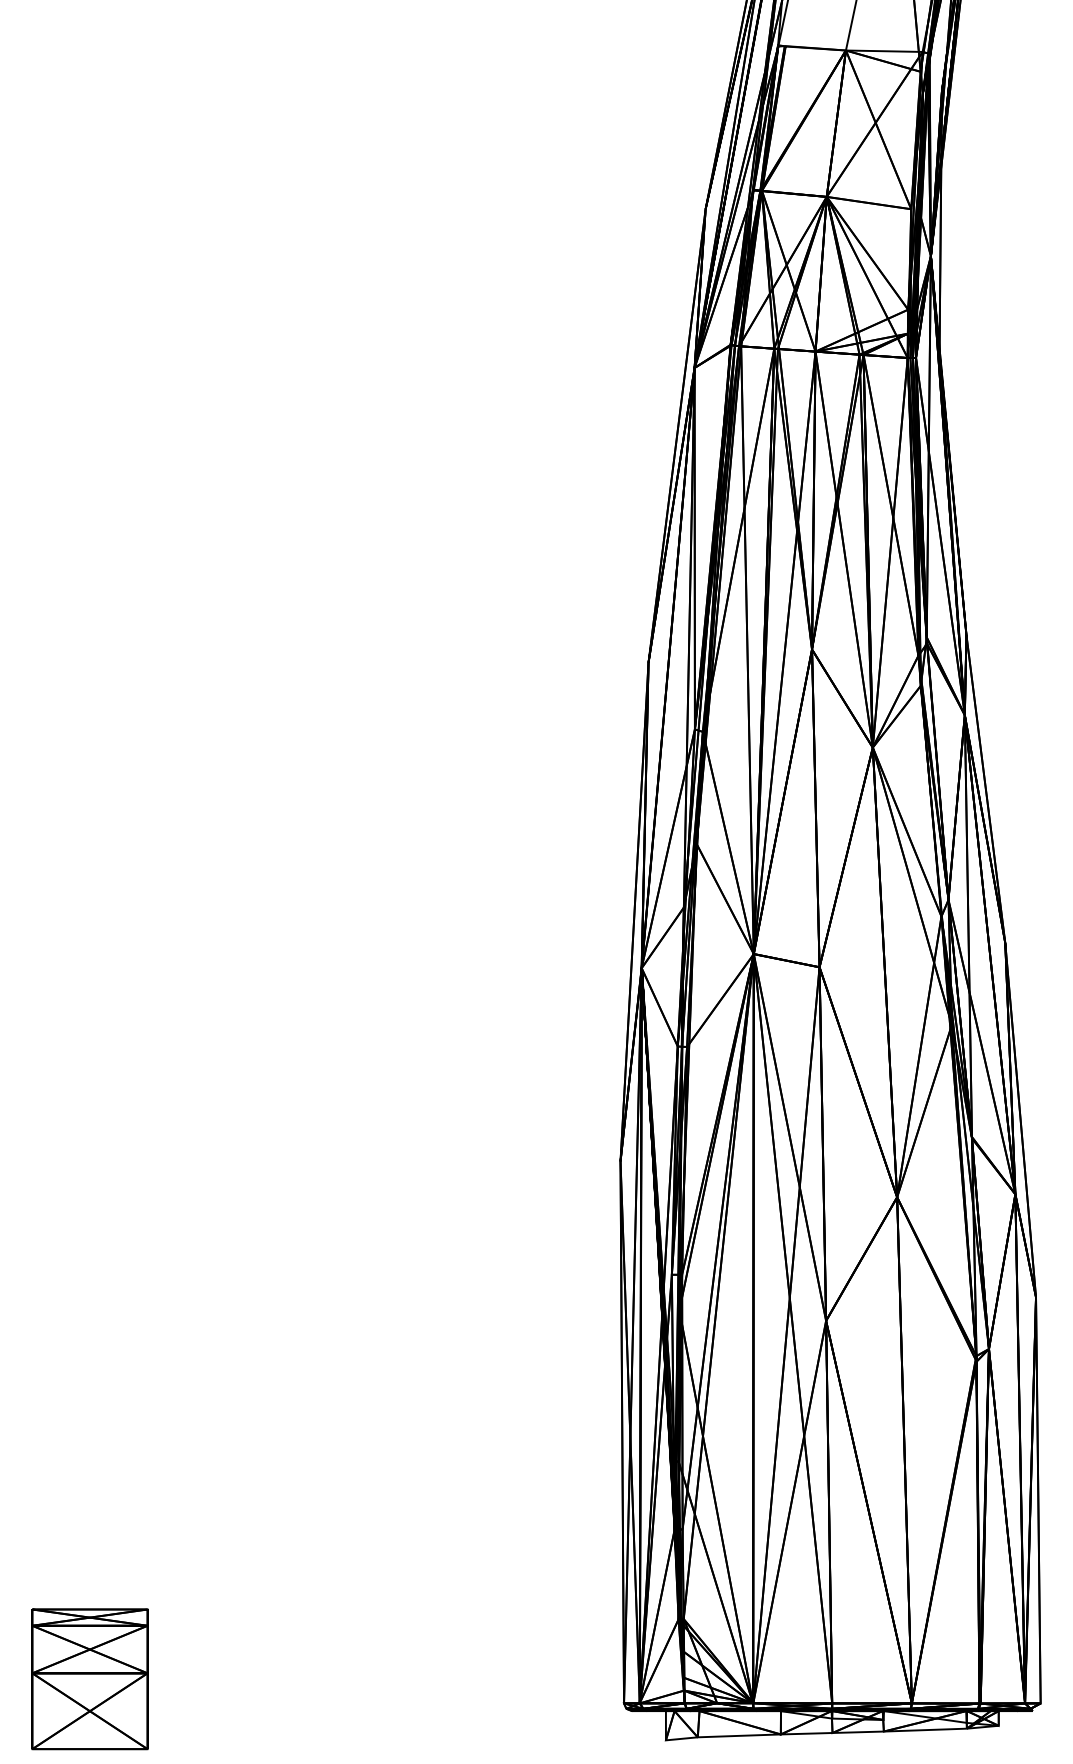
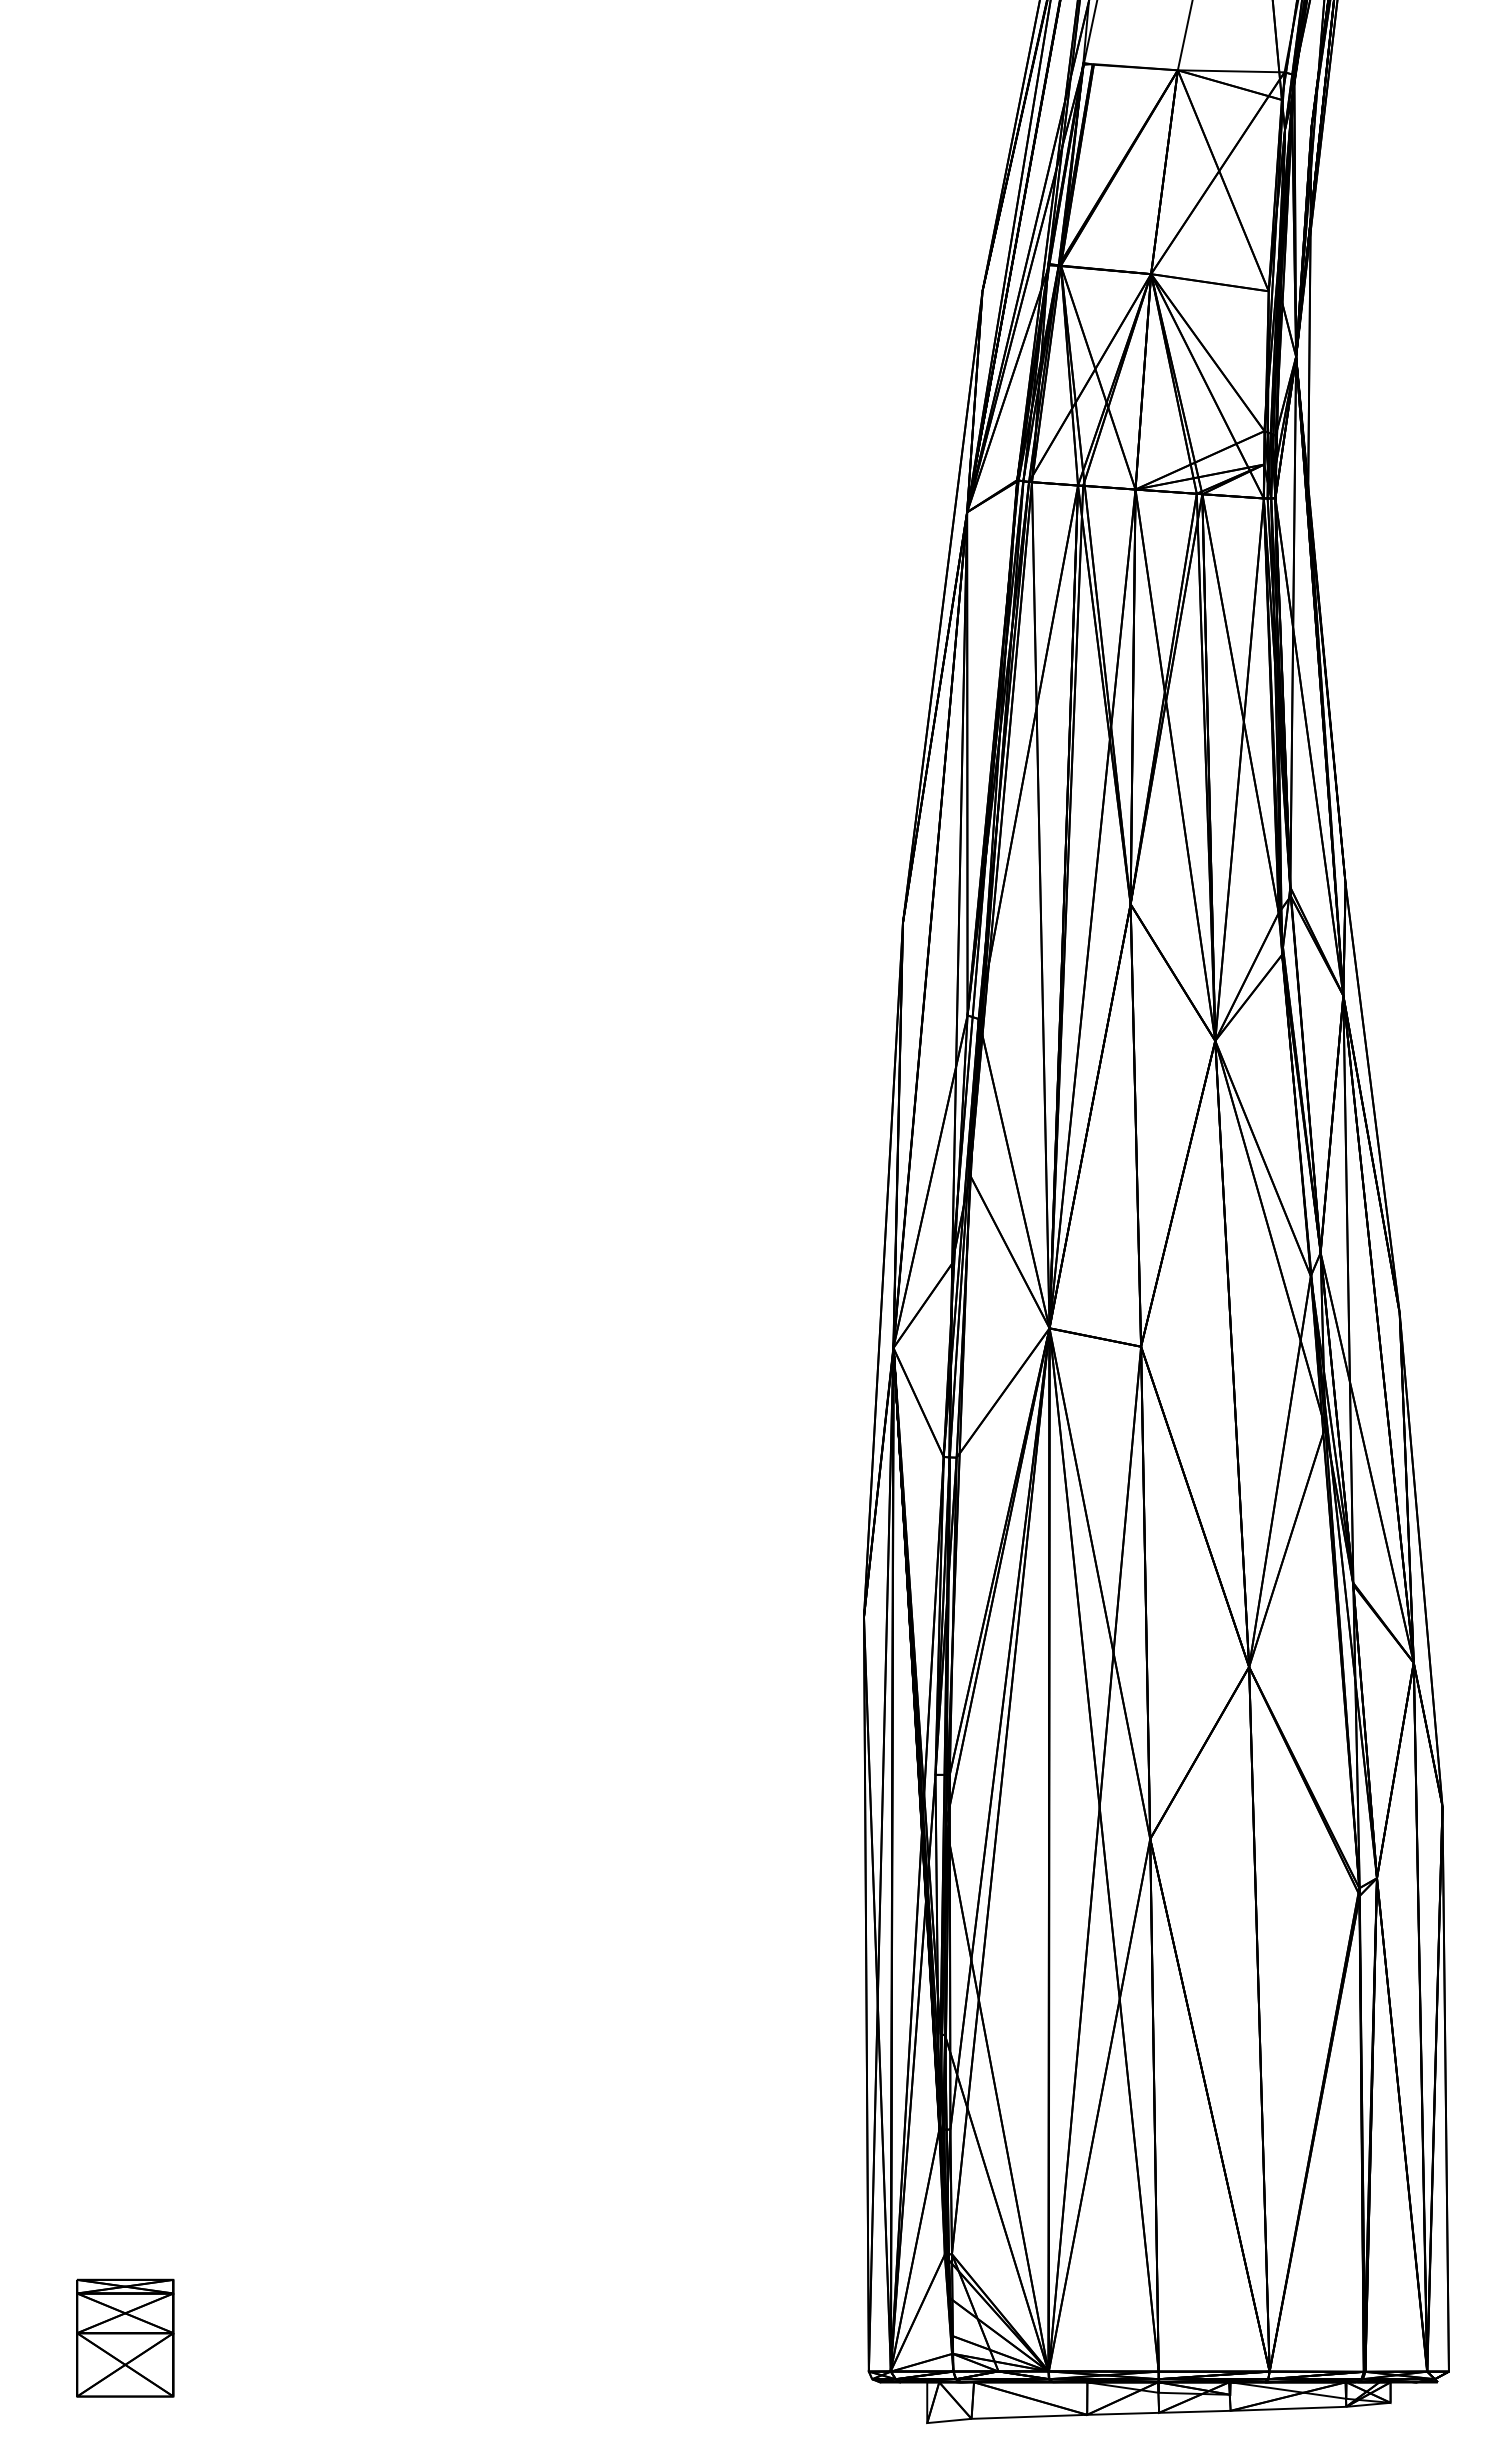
part: (89, 1679) -> (124, 2338), size x0.6

